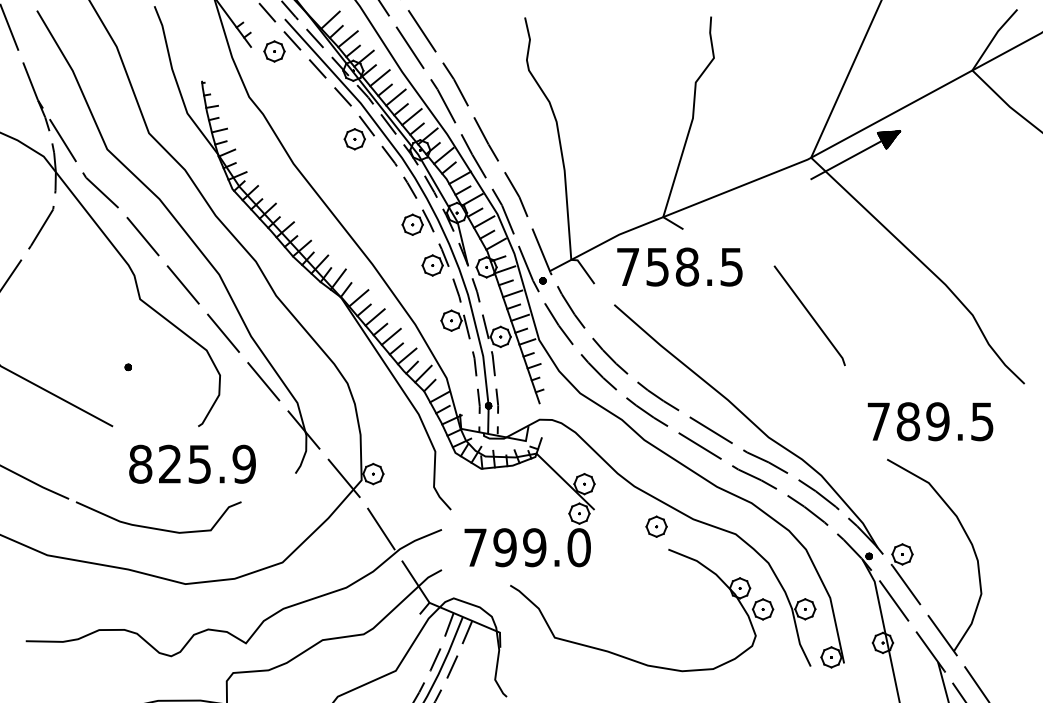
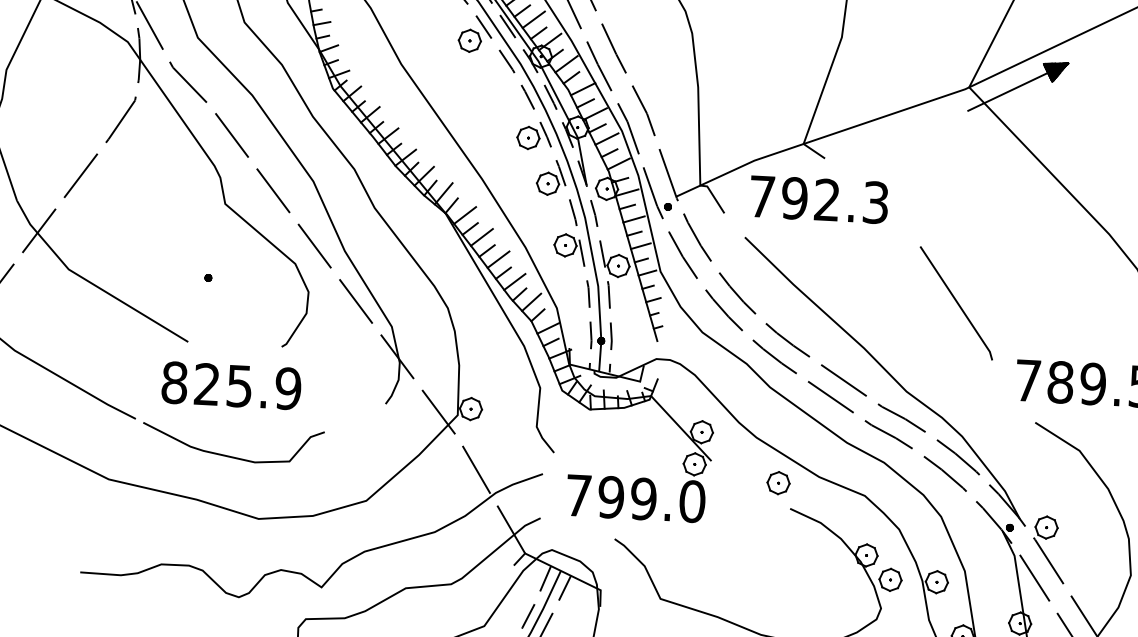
text: (694, 266) -> (835, 199), 758.5 -> 792.3
line: (809, 315) -> (956, 303), moved
text: (192, 463) -> (231, 384), moved

